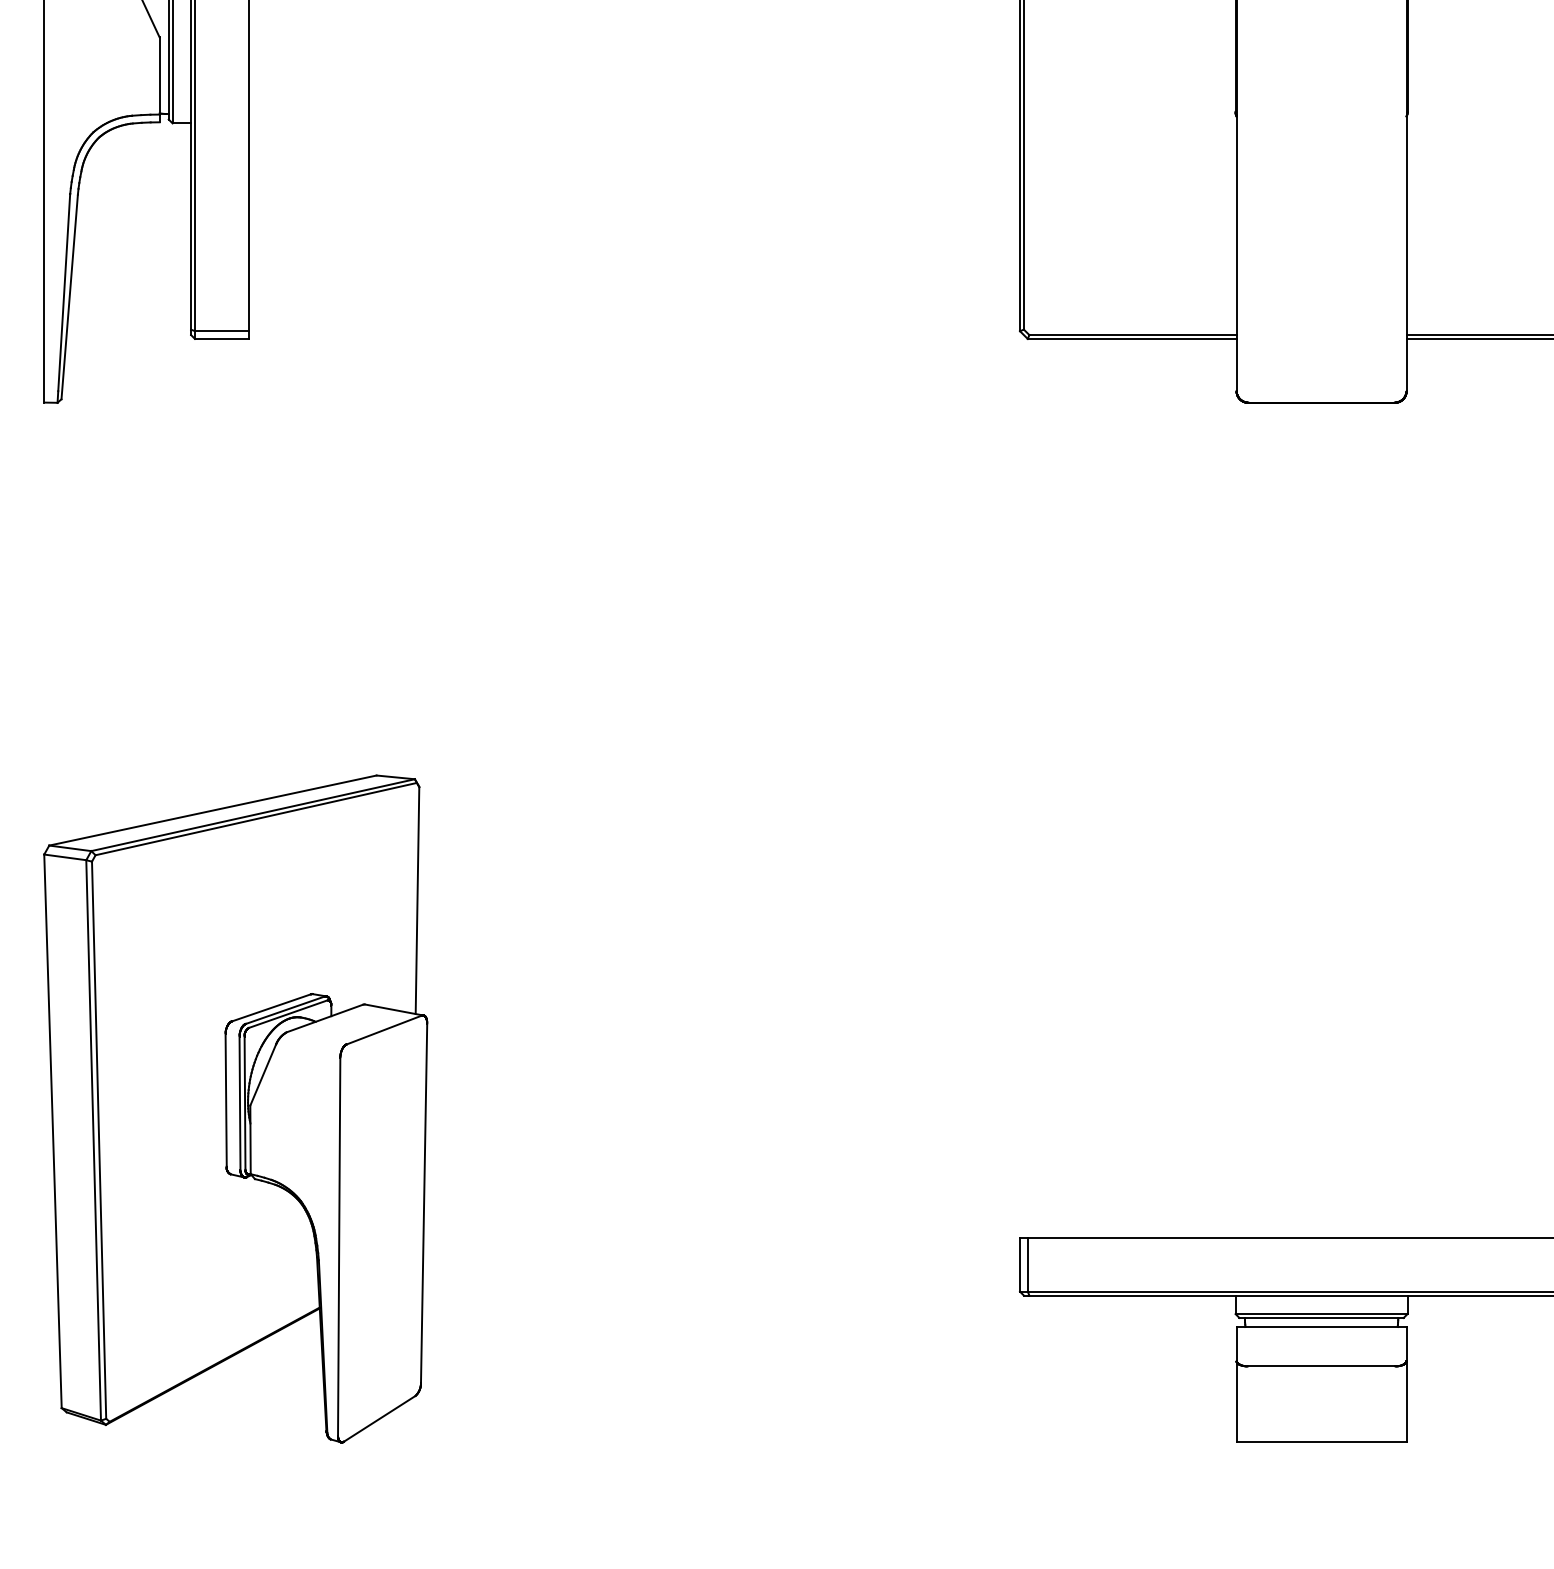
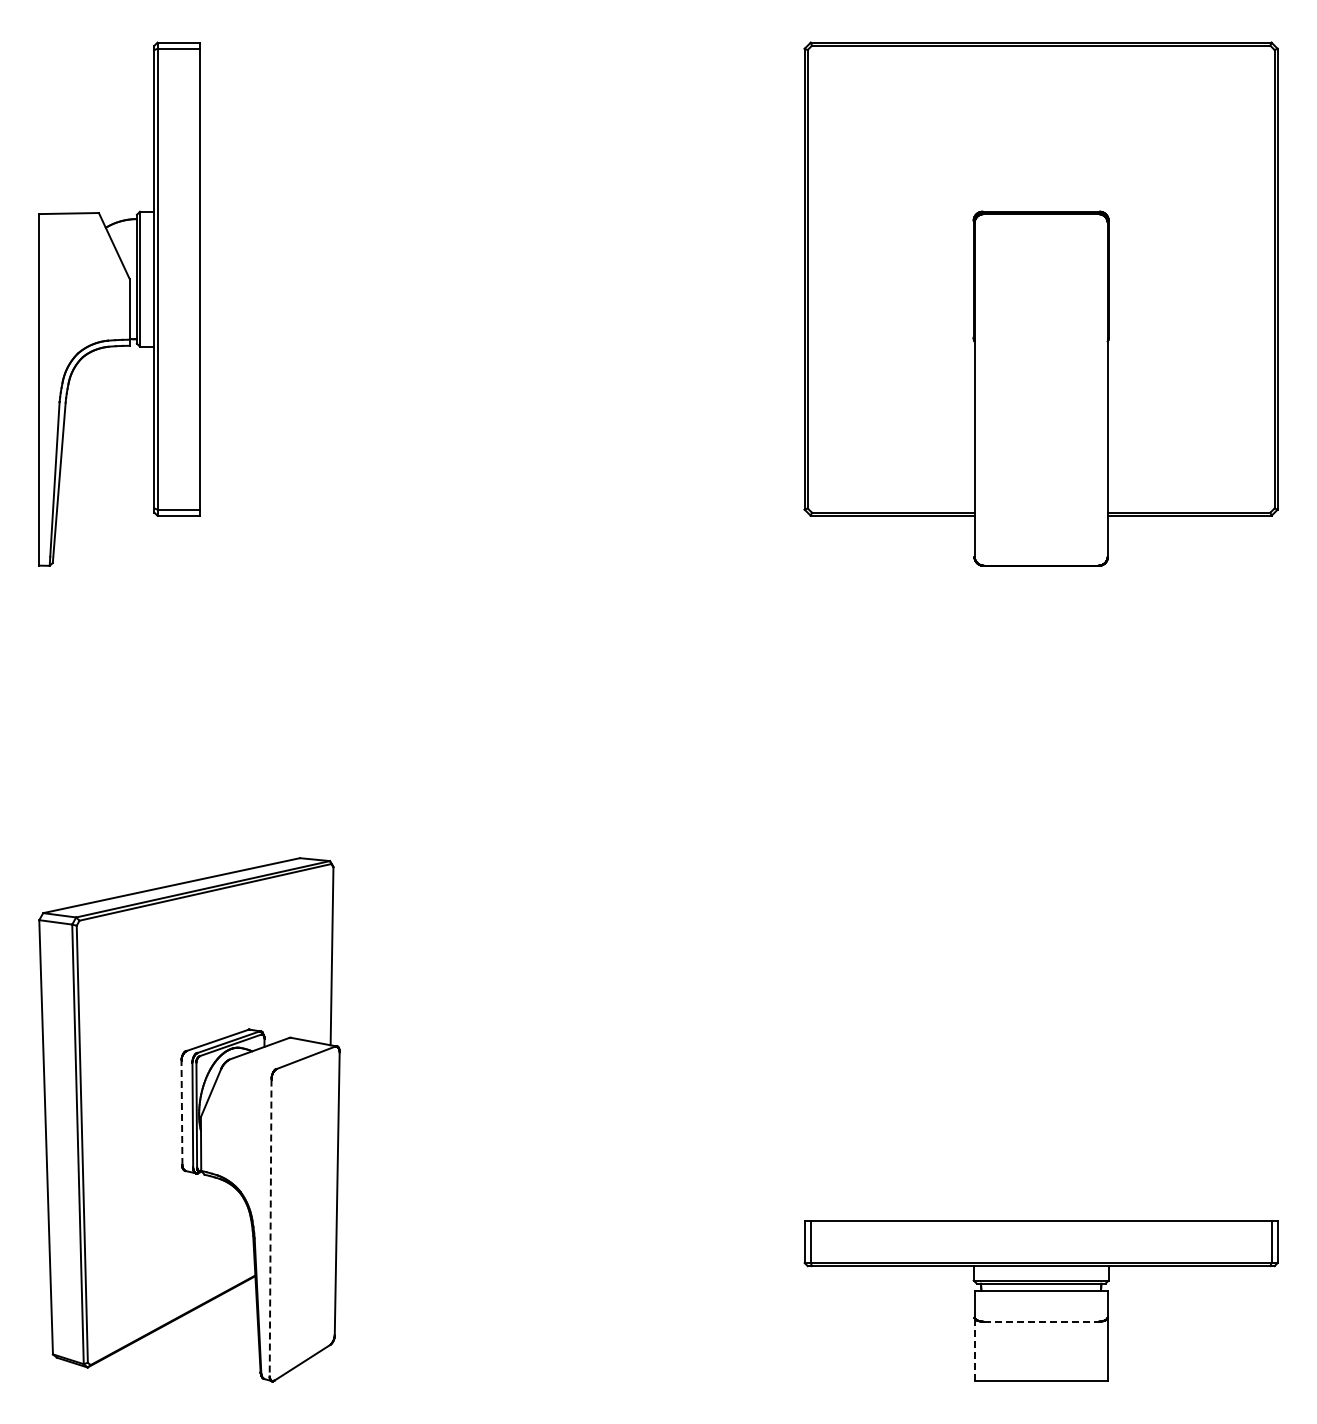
line: (225, 1101) -> (181, 1113), solid -> dashed
line: (339, 1247) -> (270, 1228), solid -> dashed
line: (1321, 1366) -> (1041, 1321), solid -> dashed
line: (1236, 1401) -> (974, 1349), solid -> dashed

